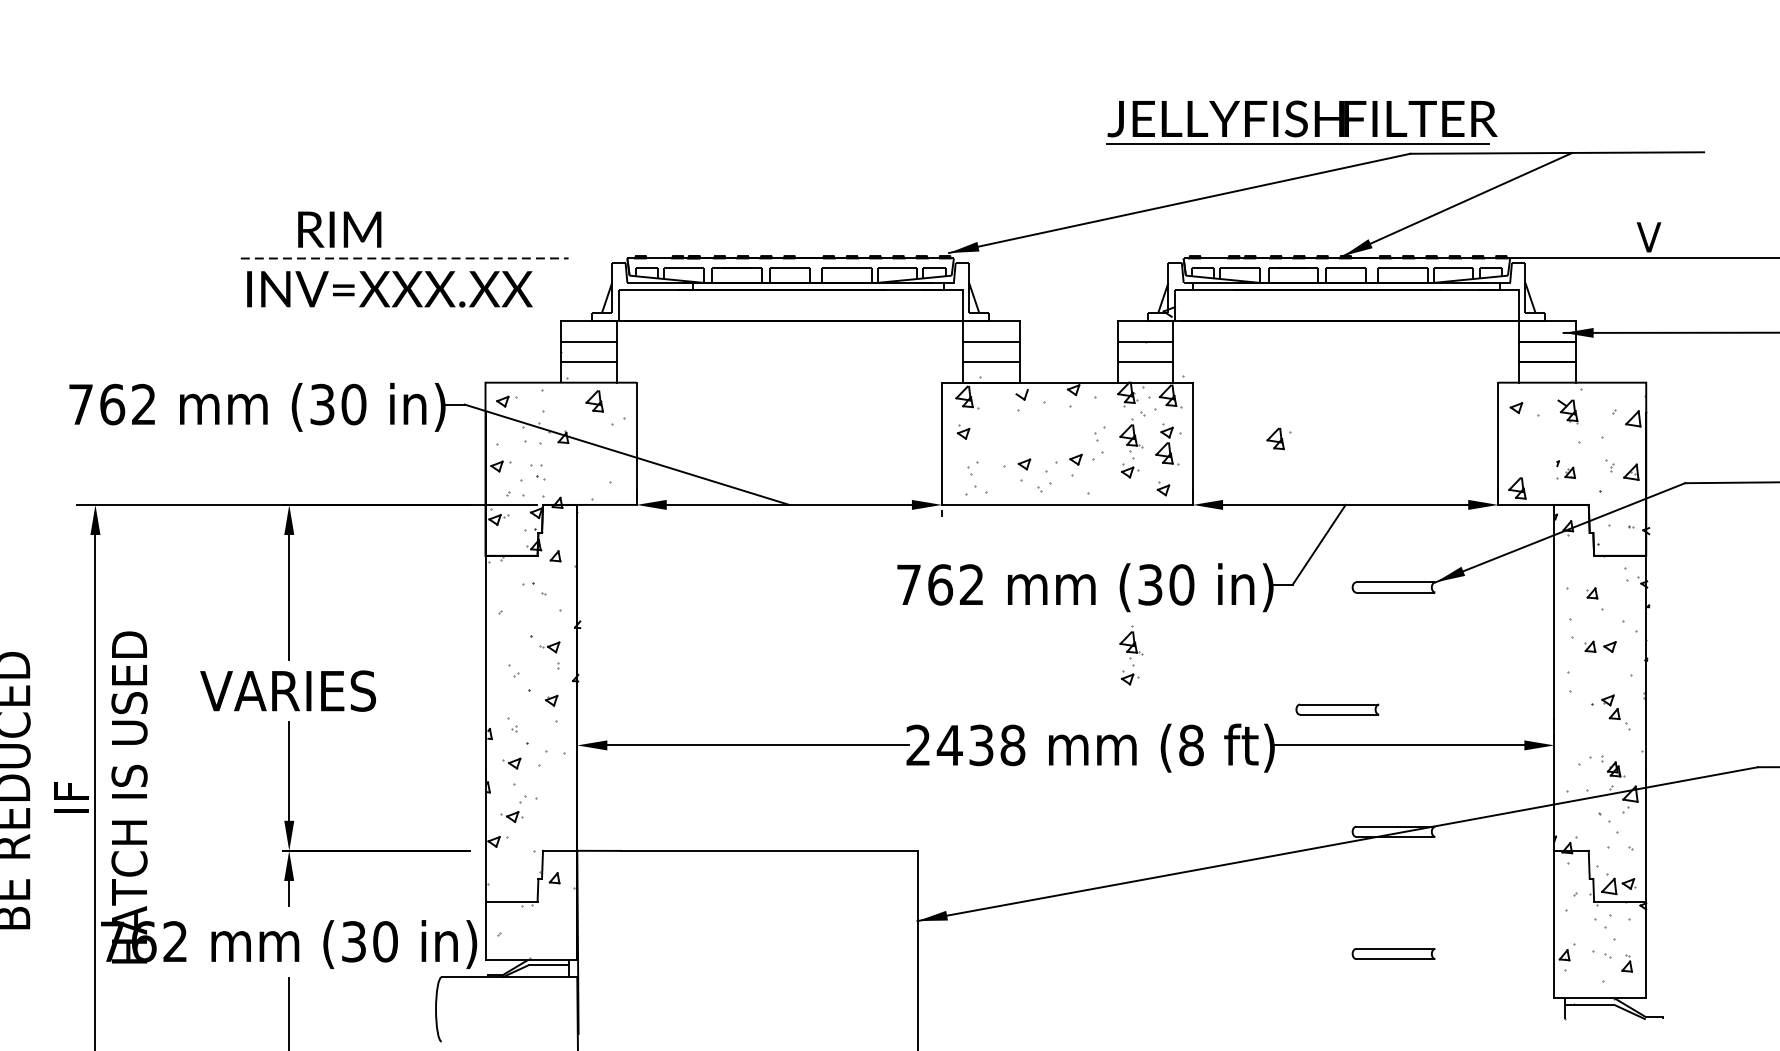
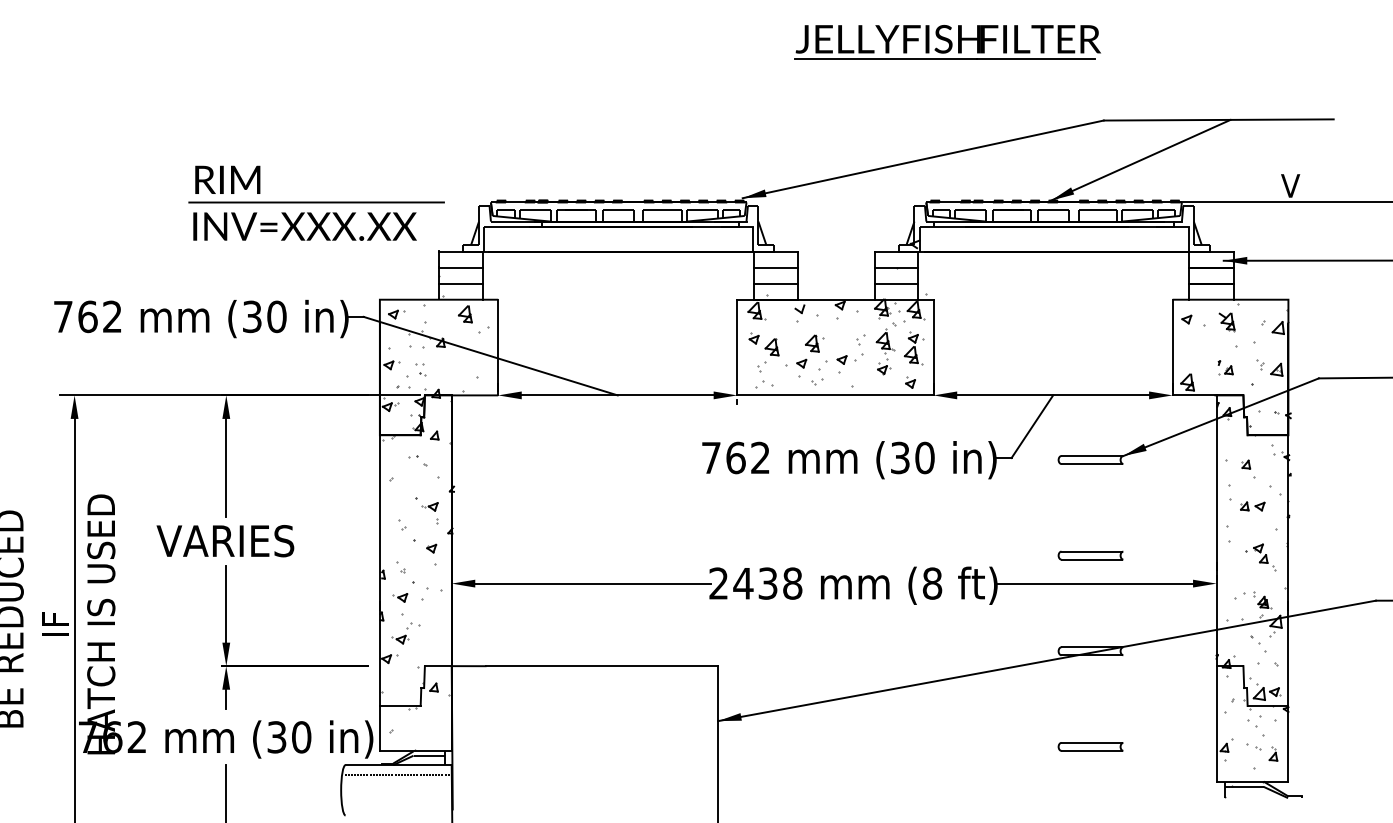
part: (1301, 123) -> (947, 42), moved
text: (339, 229) -> (227, 179), moved
line: (405, 258) -> (317, 202), dashed -> solid
part: (1278, 438) -> (814, 343), moved
part: (985, 443) -> (771, 347), added
part: (1131, 655) -> (885, 513), removed
part: (1337, 709) -> (1090, 555), moved
line: (507, 990) -> (397, 775), added

